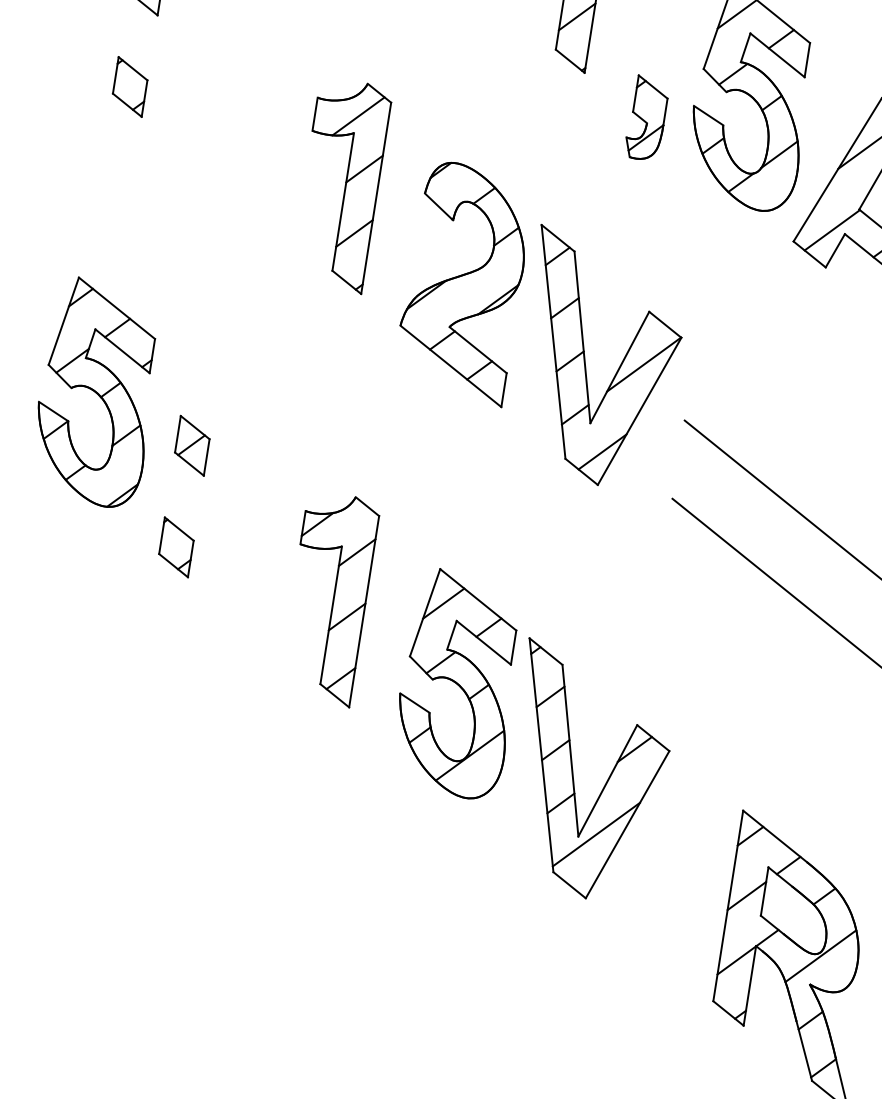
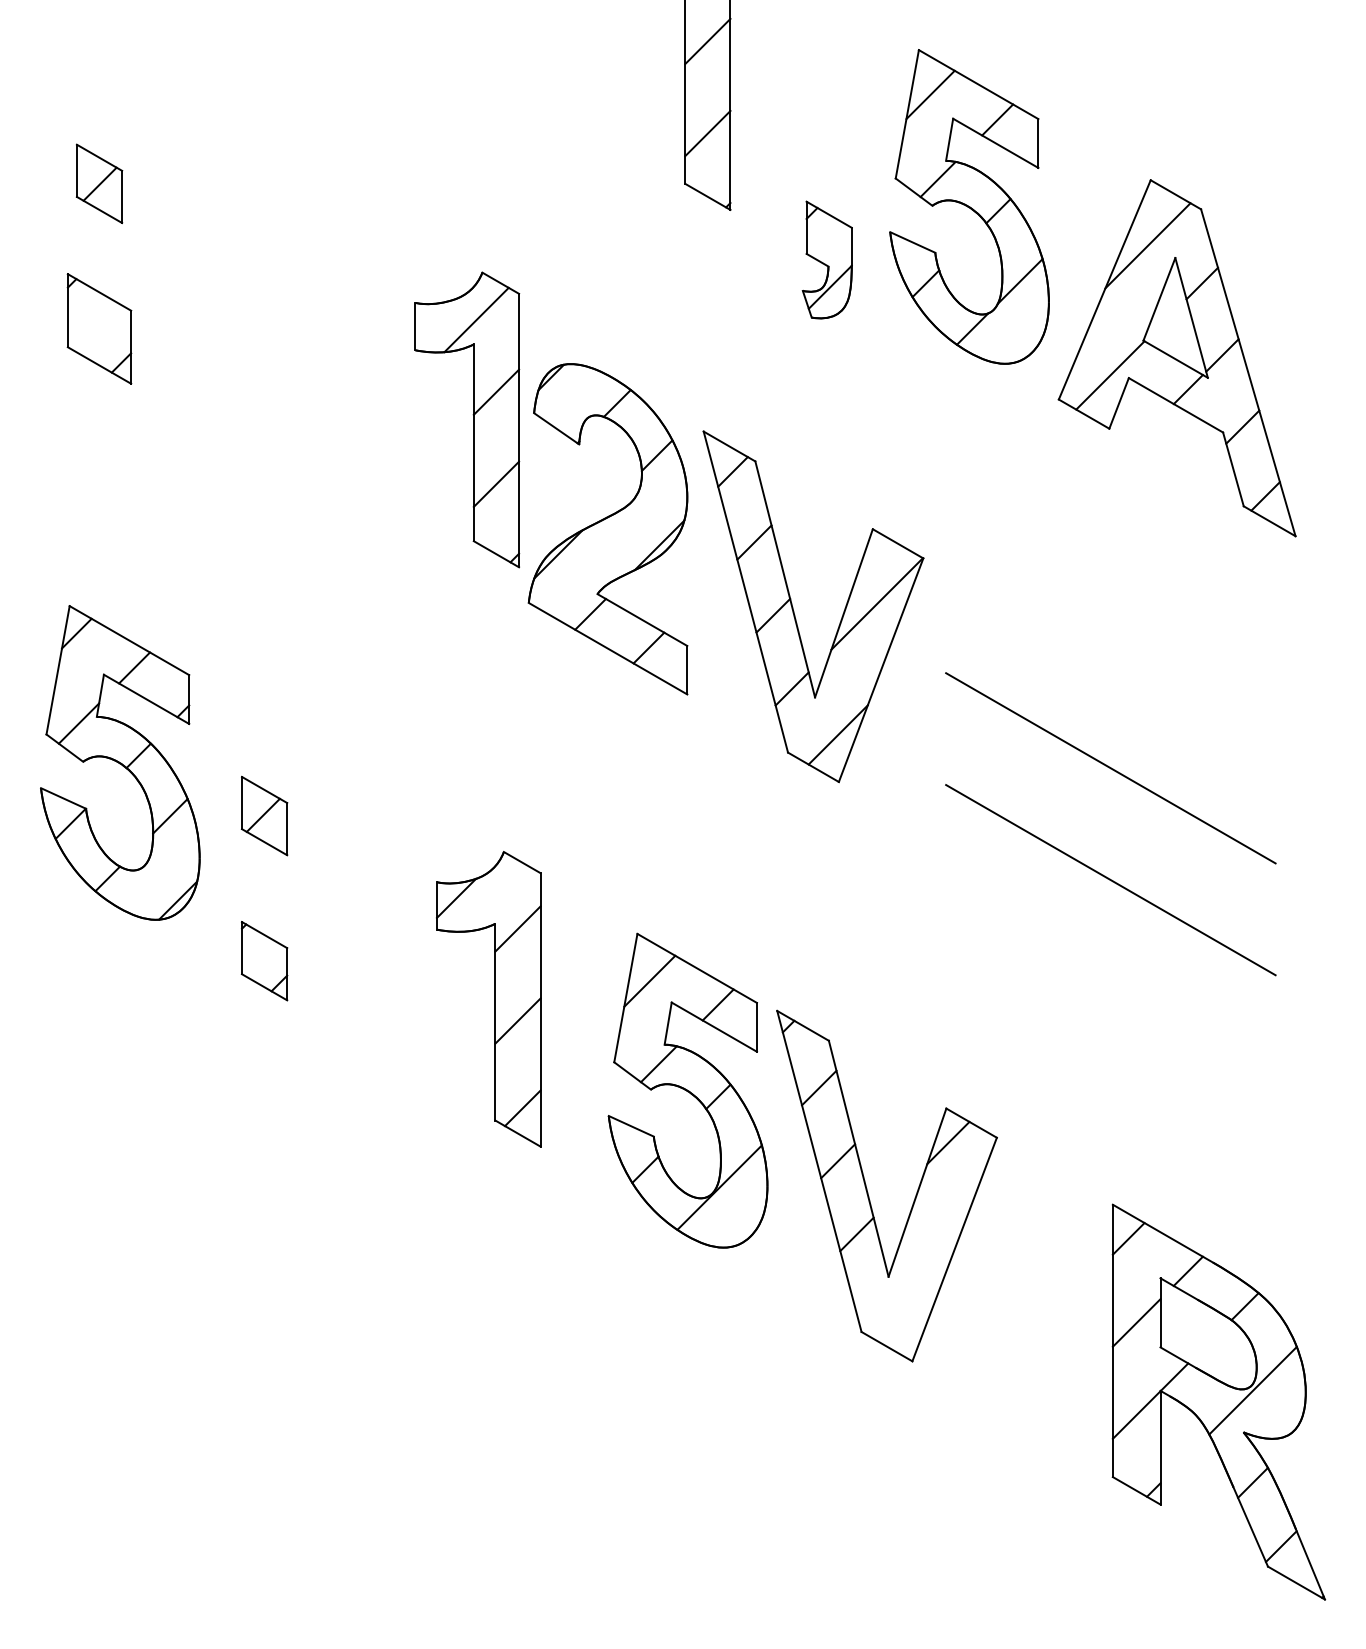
part: (130, 86) -> (99, 328), size x1.4
part: (341, 184) -> (467, 419), moved
line: (596, 834) -> (913, 1270), removed

